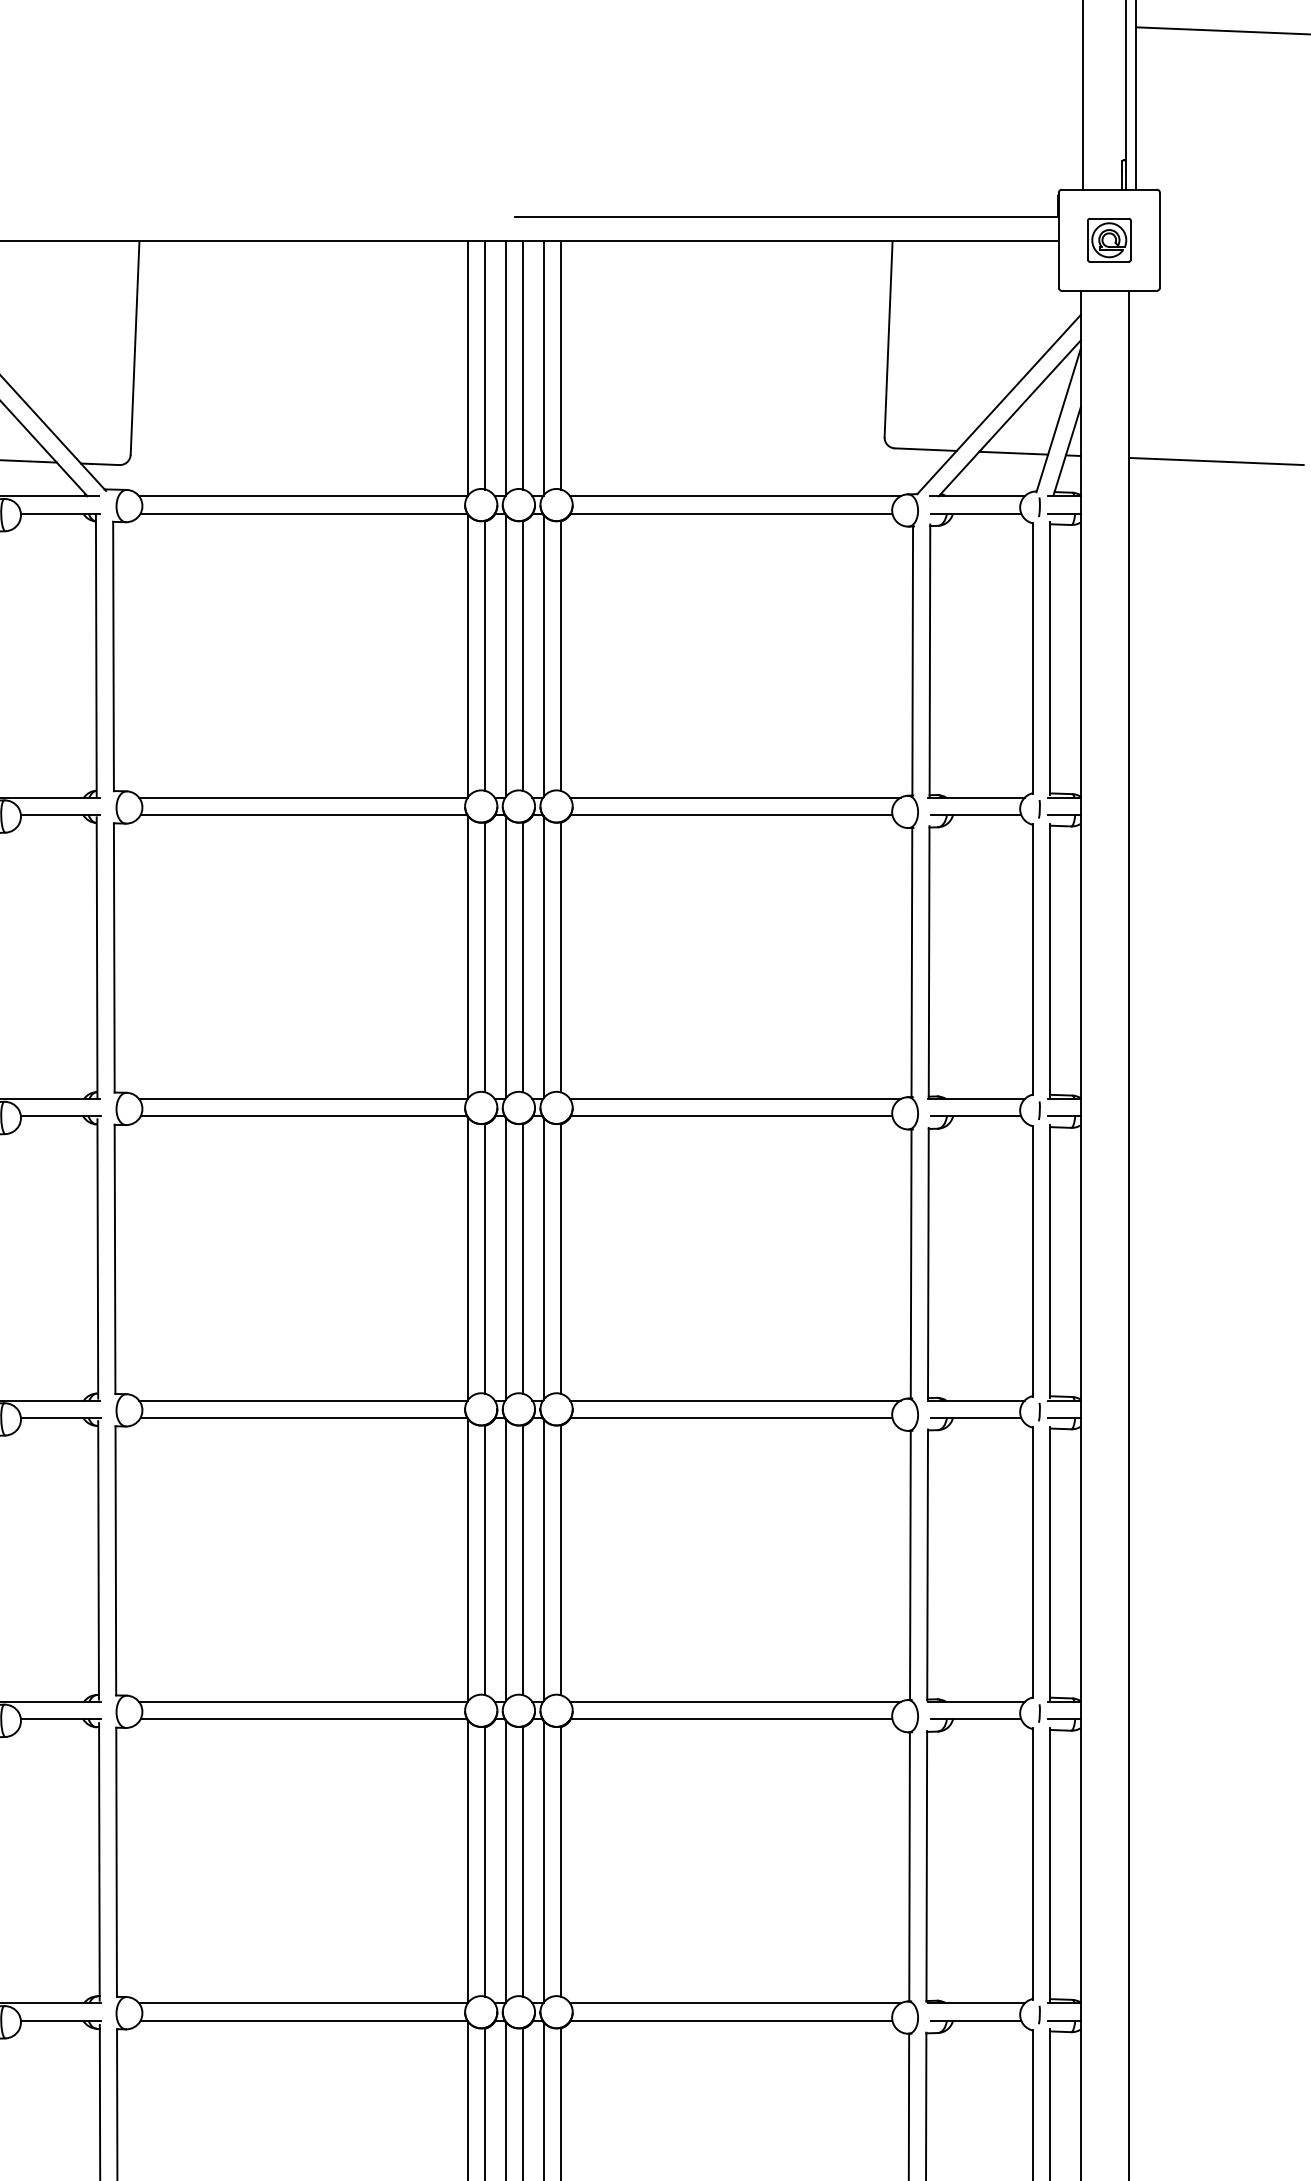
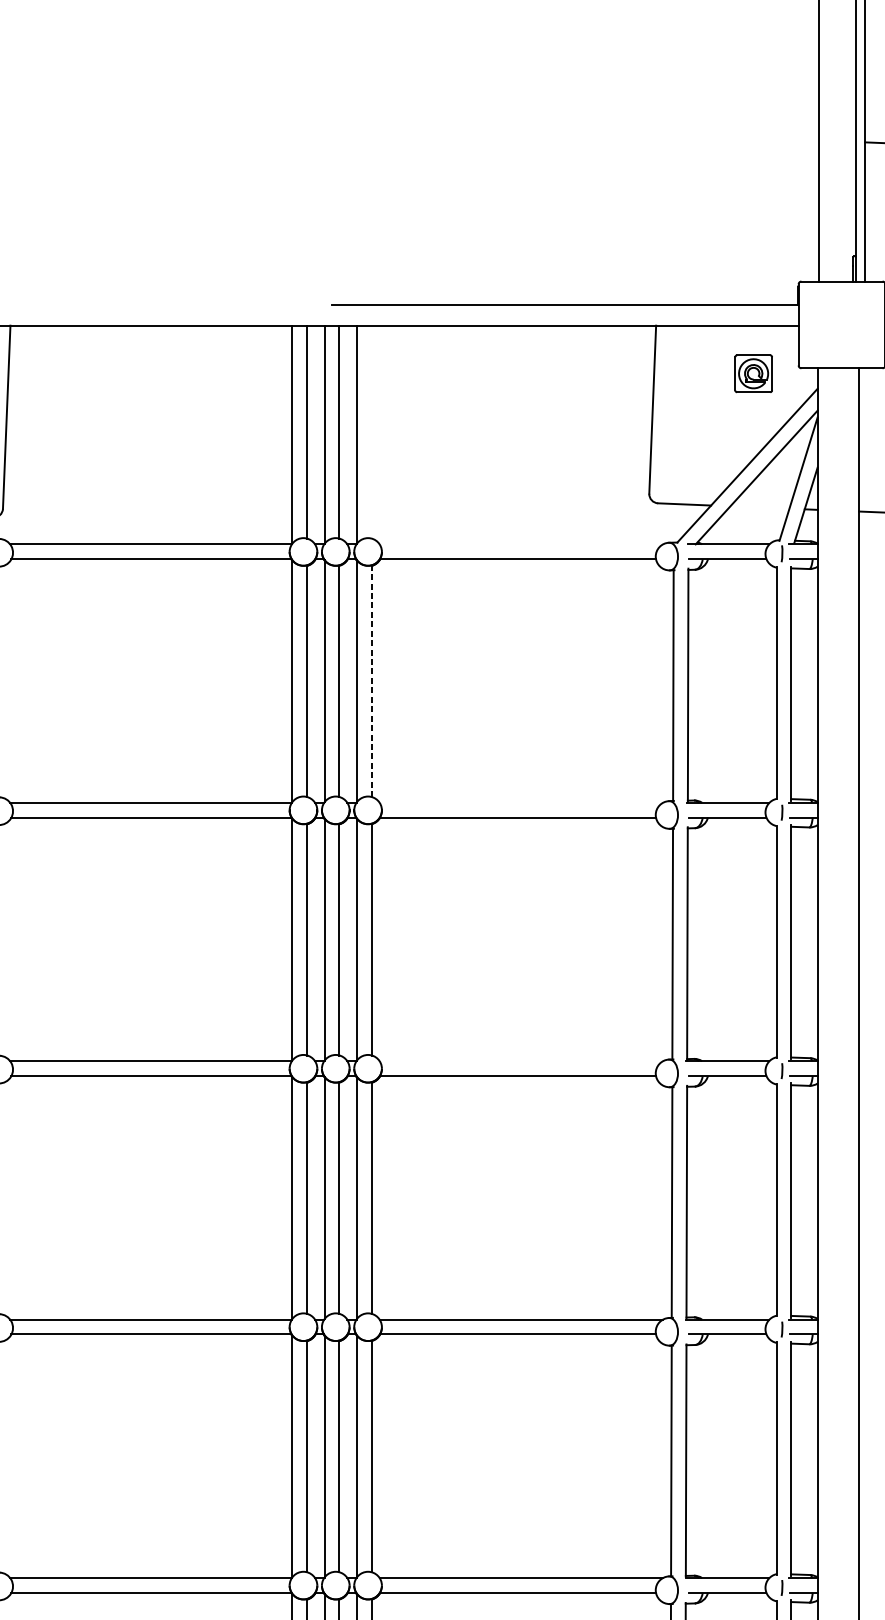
part: (1109, 239) -> (753, 373), moved
line: (560, 365) -> (371, 432), removed
line: (1013, 452) -> (759, 506), removed
line: (735, 496) -> (521, 544), removed
line: (560, 656) -> (371, 681), solid -> dashed
line: (735, 797) -> (521, 802), removed
line: (735, 1099) -> (521, 1061), removed

